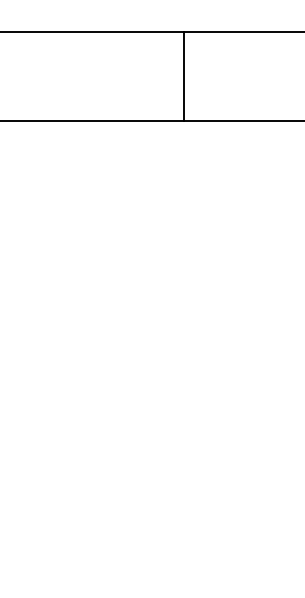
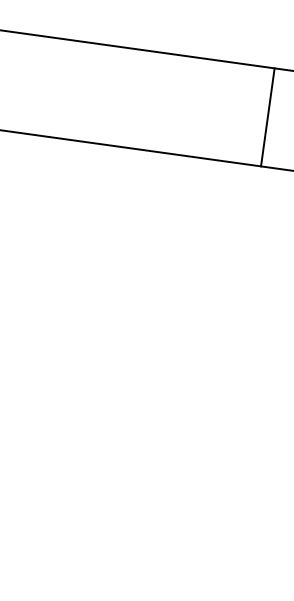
line: (183, 75) -> (267, 116), moved

